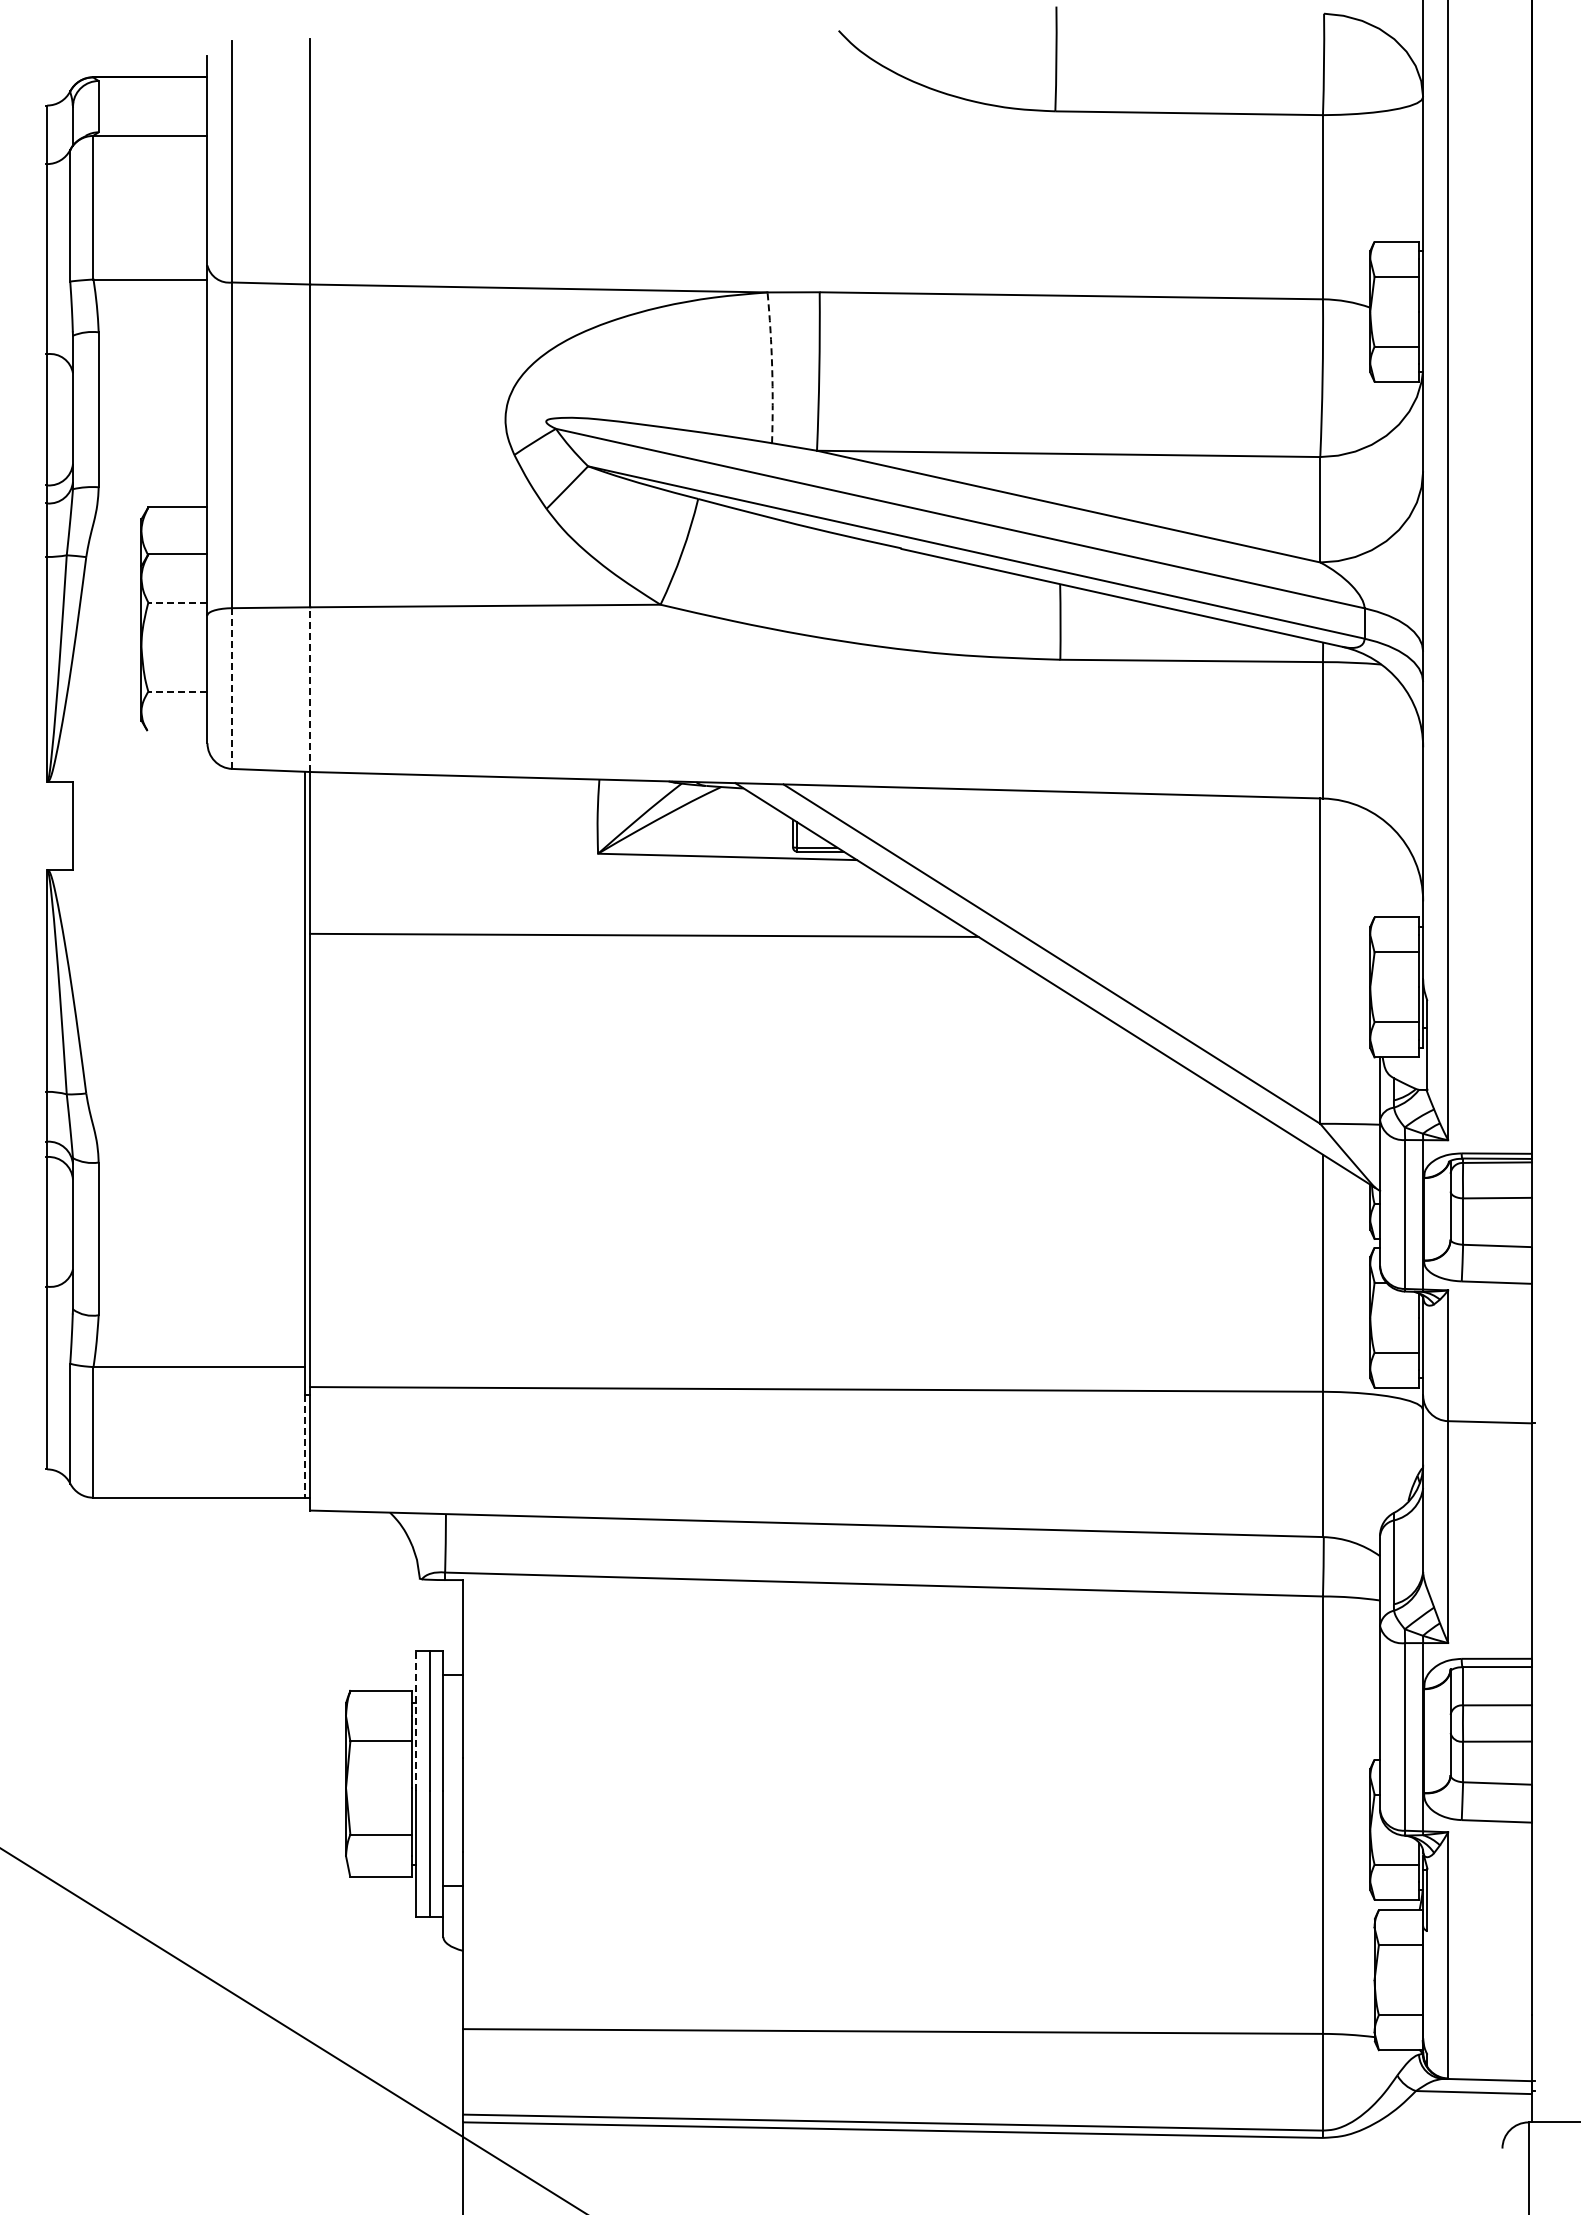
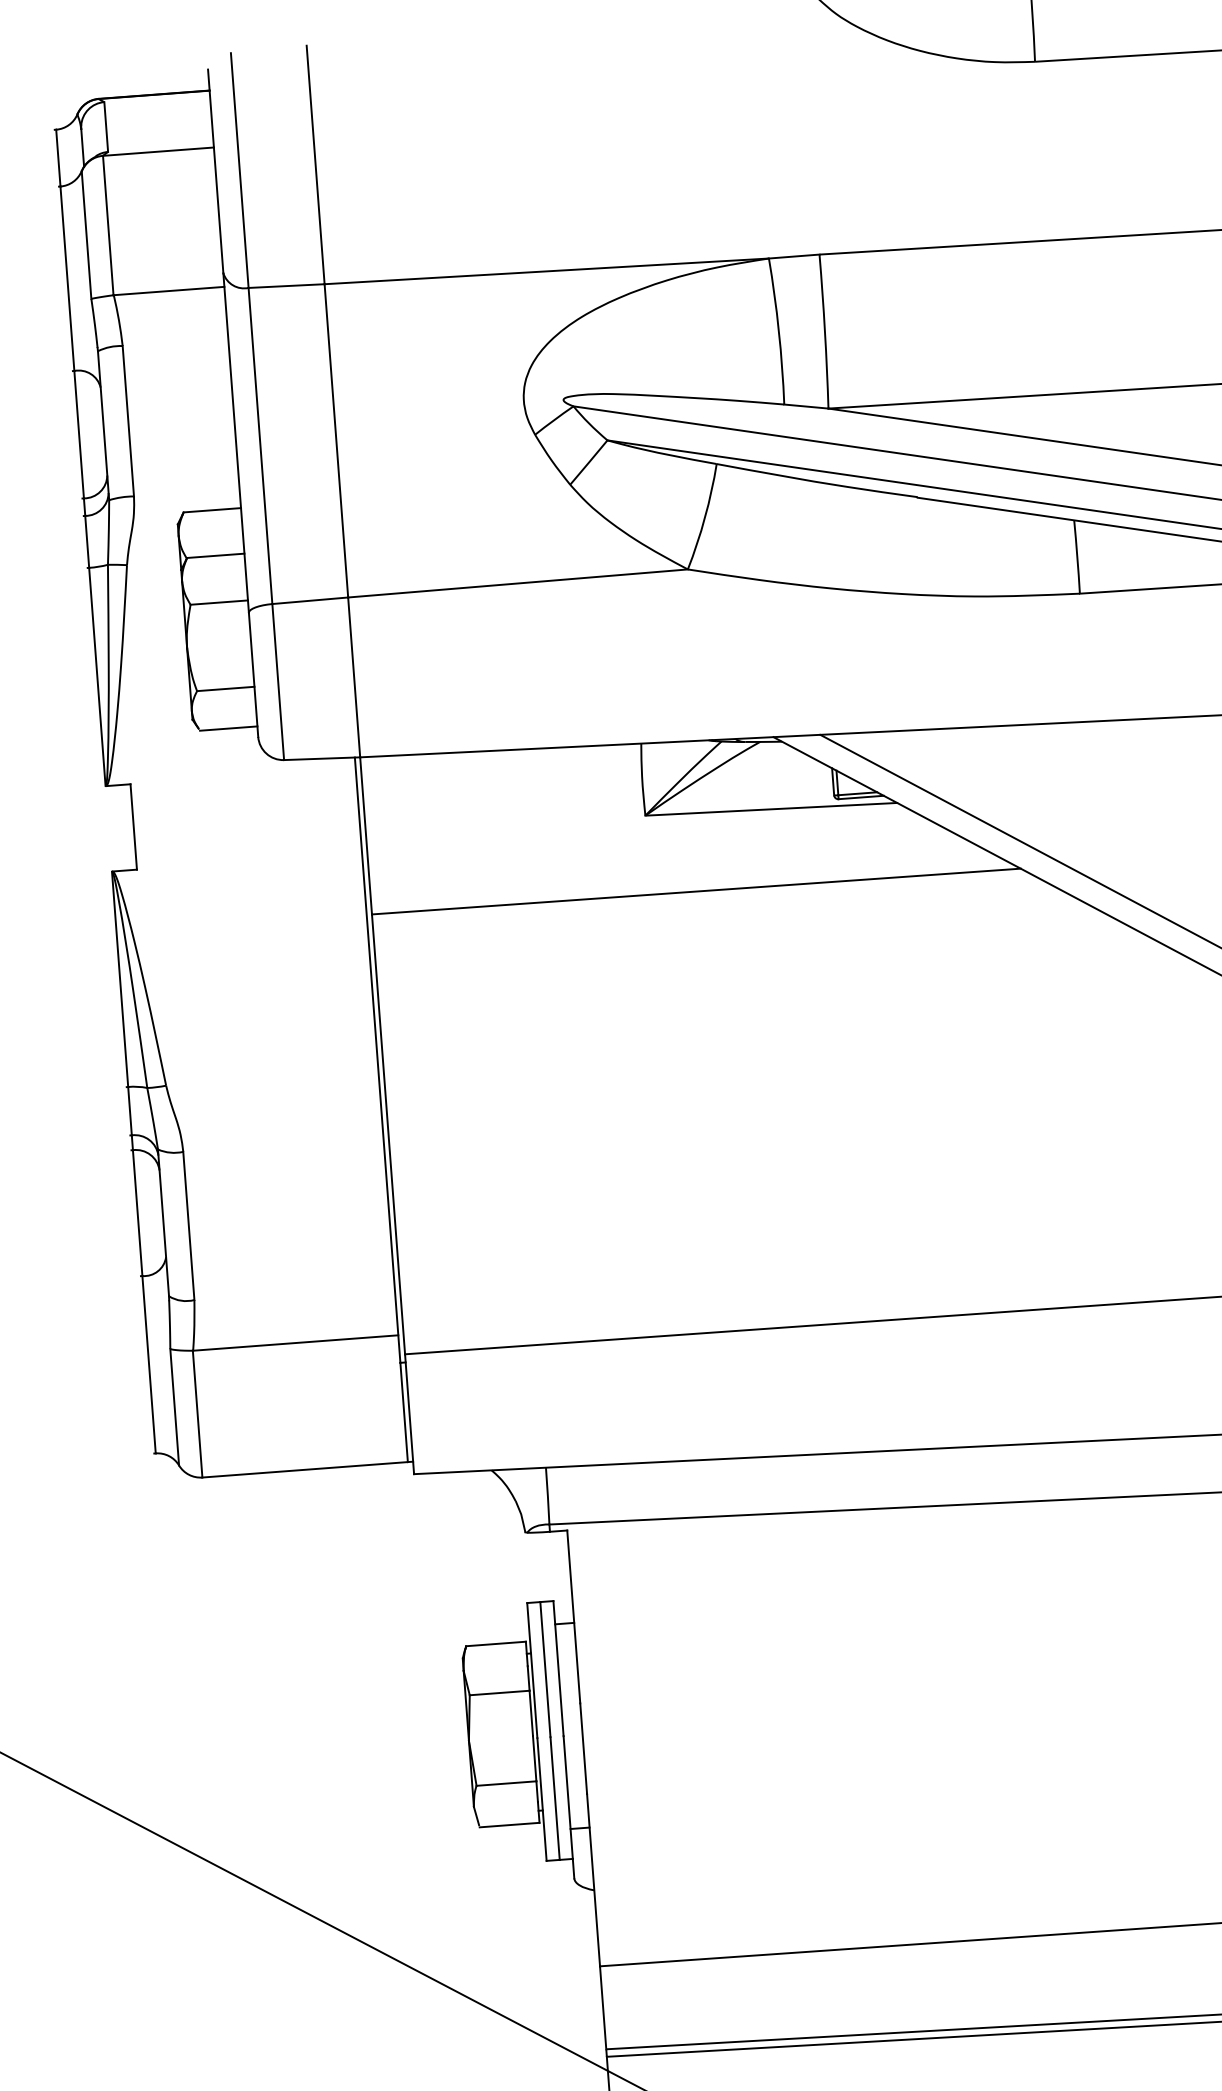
arc: (772, 367) -> (779, 331), dashed -> solid
line: (177, 602) -> (218, 602), dashed -> solid
line: (232, 689) -> (278, 682), dashed -> solid
line: (310, 689) -> (354, 677), dashed -> solid
line: (177, 691) -> (225, 688), dashed -> solid
line: (177, 732) -> (228, 728), added
line: (304, 1447) -> (403, 1413), dashed -> solid
line: (416, 1720) -> (532, 1670), dashed -> solid

